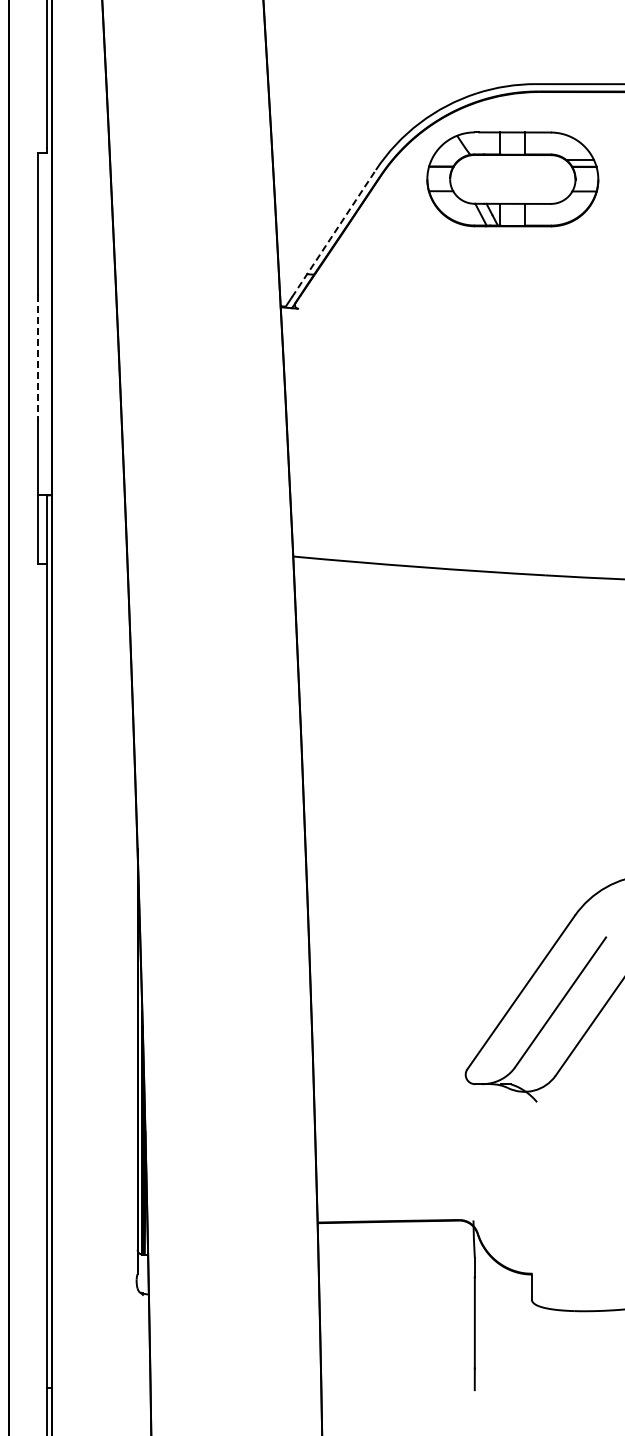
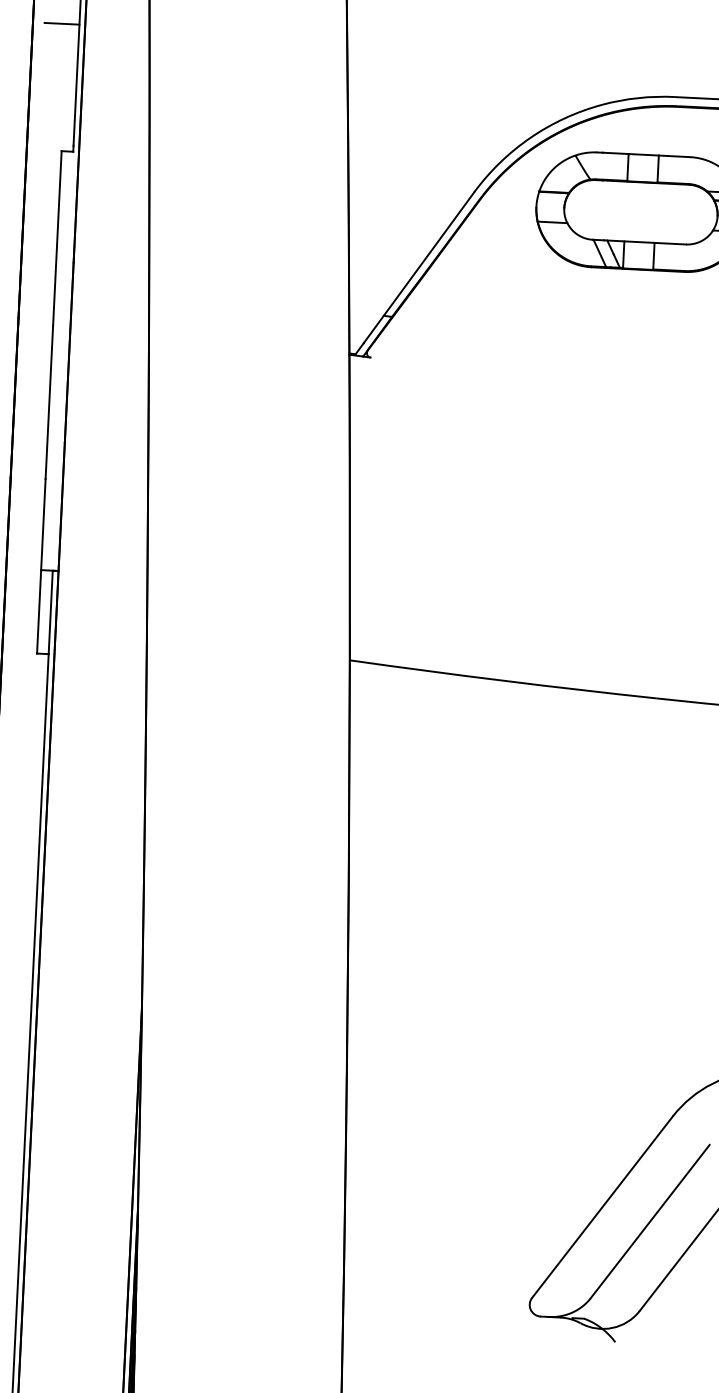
line: (32, 48) -> (61, 23), added
line: (334, 233) -> (419, 267), dashed -> solid
line: (37, 358) -> (48, 402), dashed -> solid

